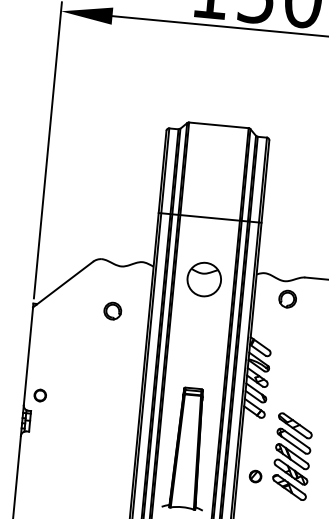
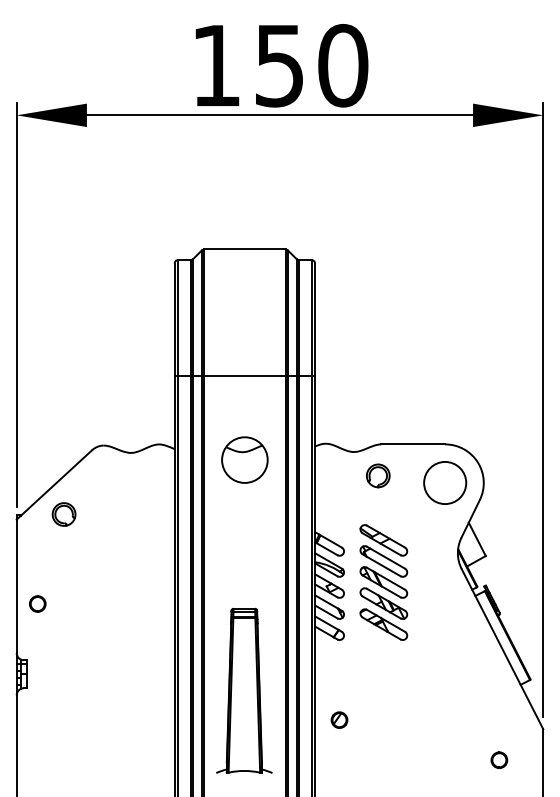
part: (287, 298) -> (378, 475), moved
part: (112, 311) -> (63, 514), moved
circle: (40, 395) -> (37, 603), moved
part: (292, 456) -> (383, 582), moved

